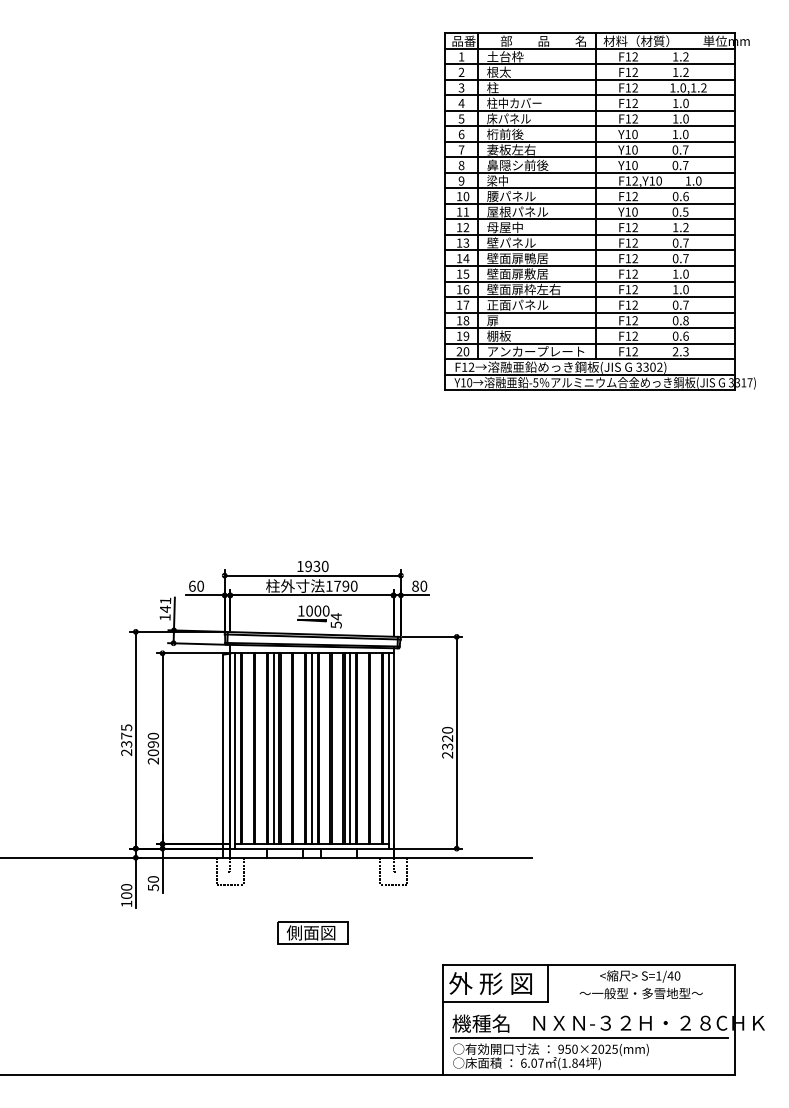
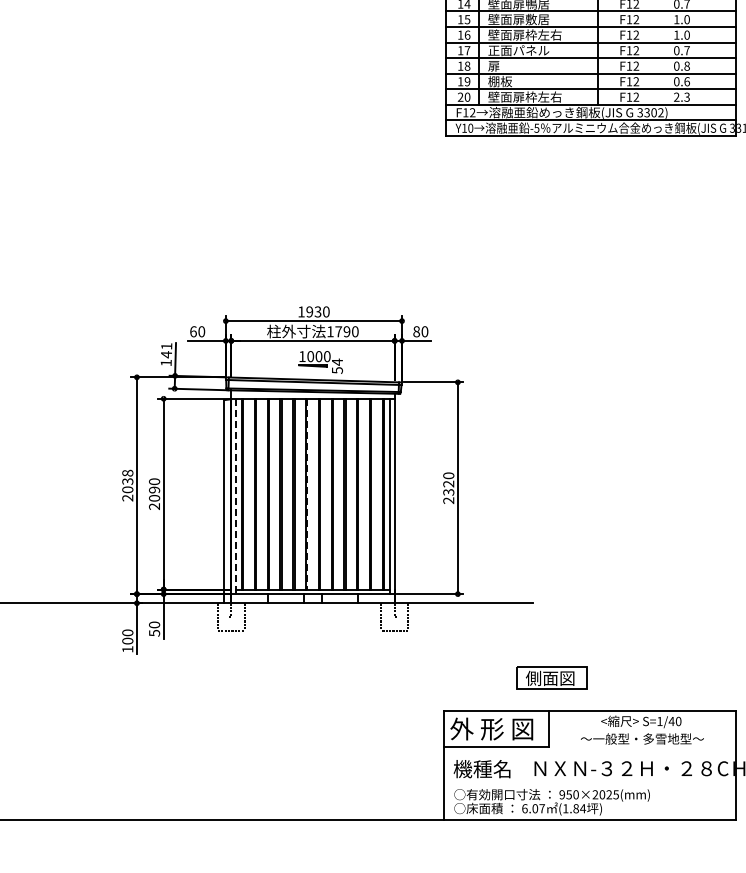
text: (535, 351) -> (536, 96), アンカープレート -> 壁面扉枠左右
text: (126, 735) -> (127, 480), 2375 -> 2038
line: (273, 748) -> (274, 493), removed
line: (311, 748) -> (312, 493), removed
line: (350, 748) -> (351, 493), removed
line: (306, 749) -> (307, 494), solid -> dashed
line: (235, 750) -> (236, 495), solid -> dashed
part: (312, 932) -> (551, 677), moved
line: (589, 1038) -> (590, 783), removed

